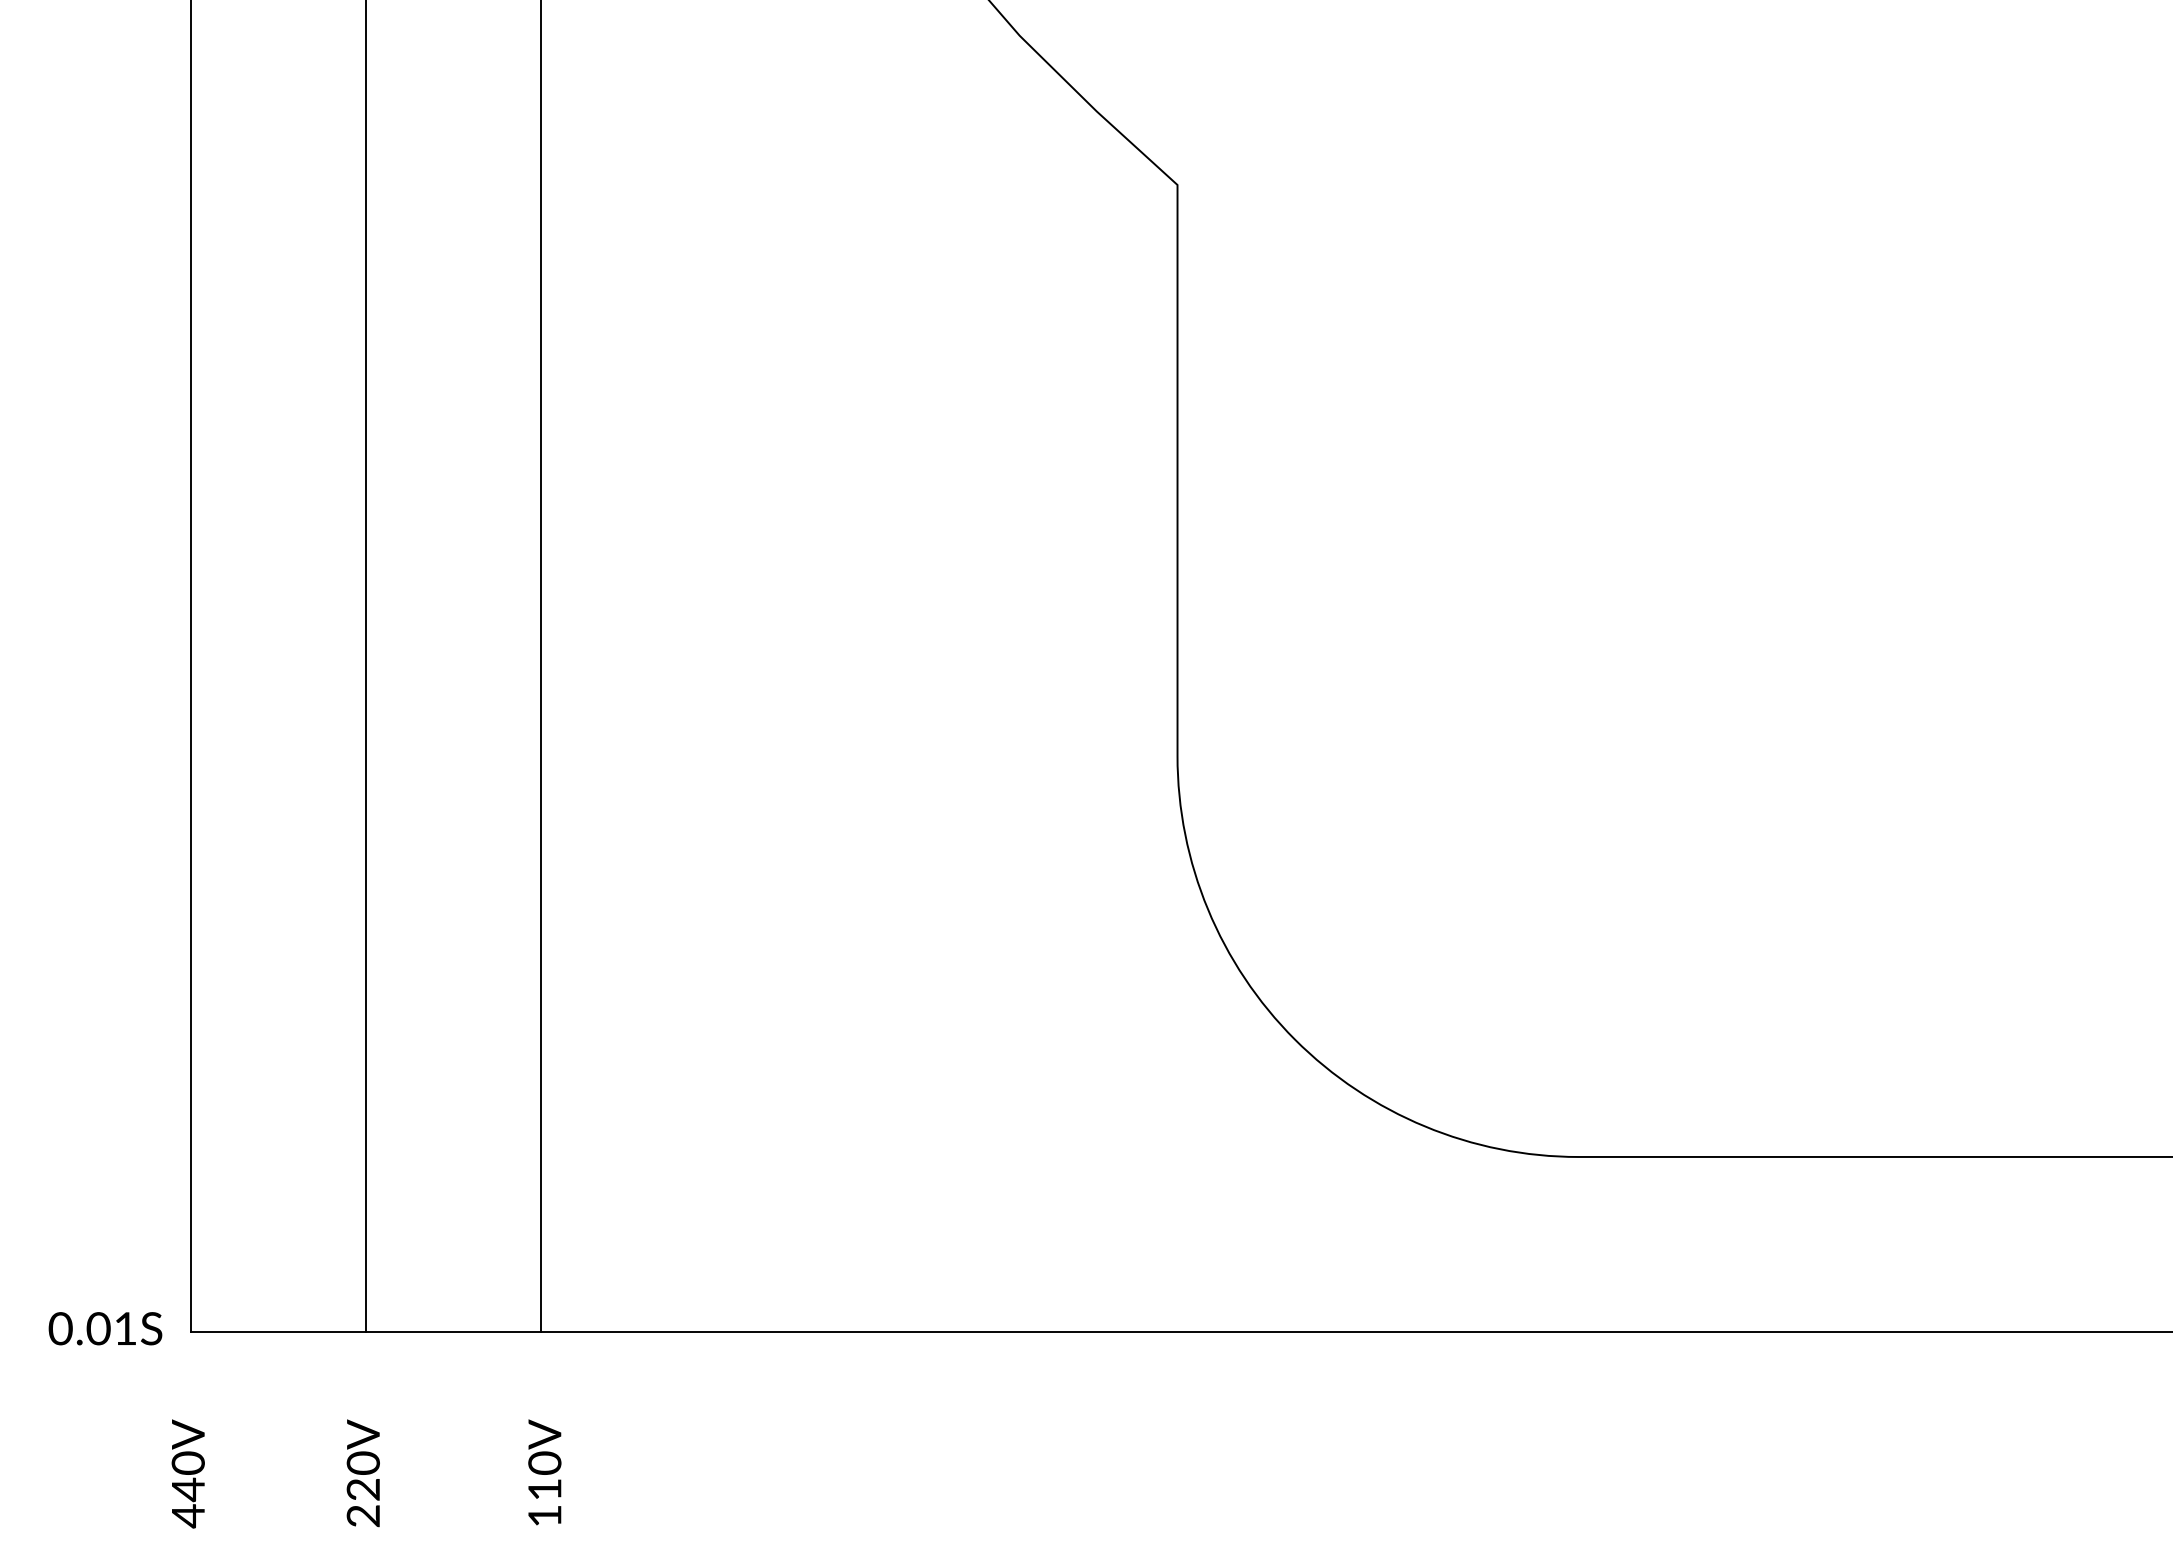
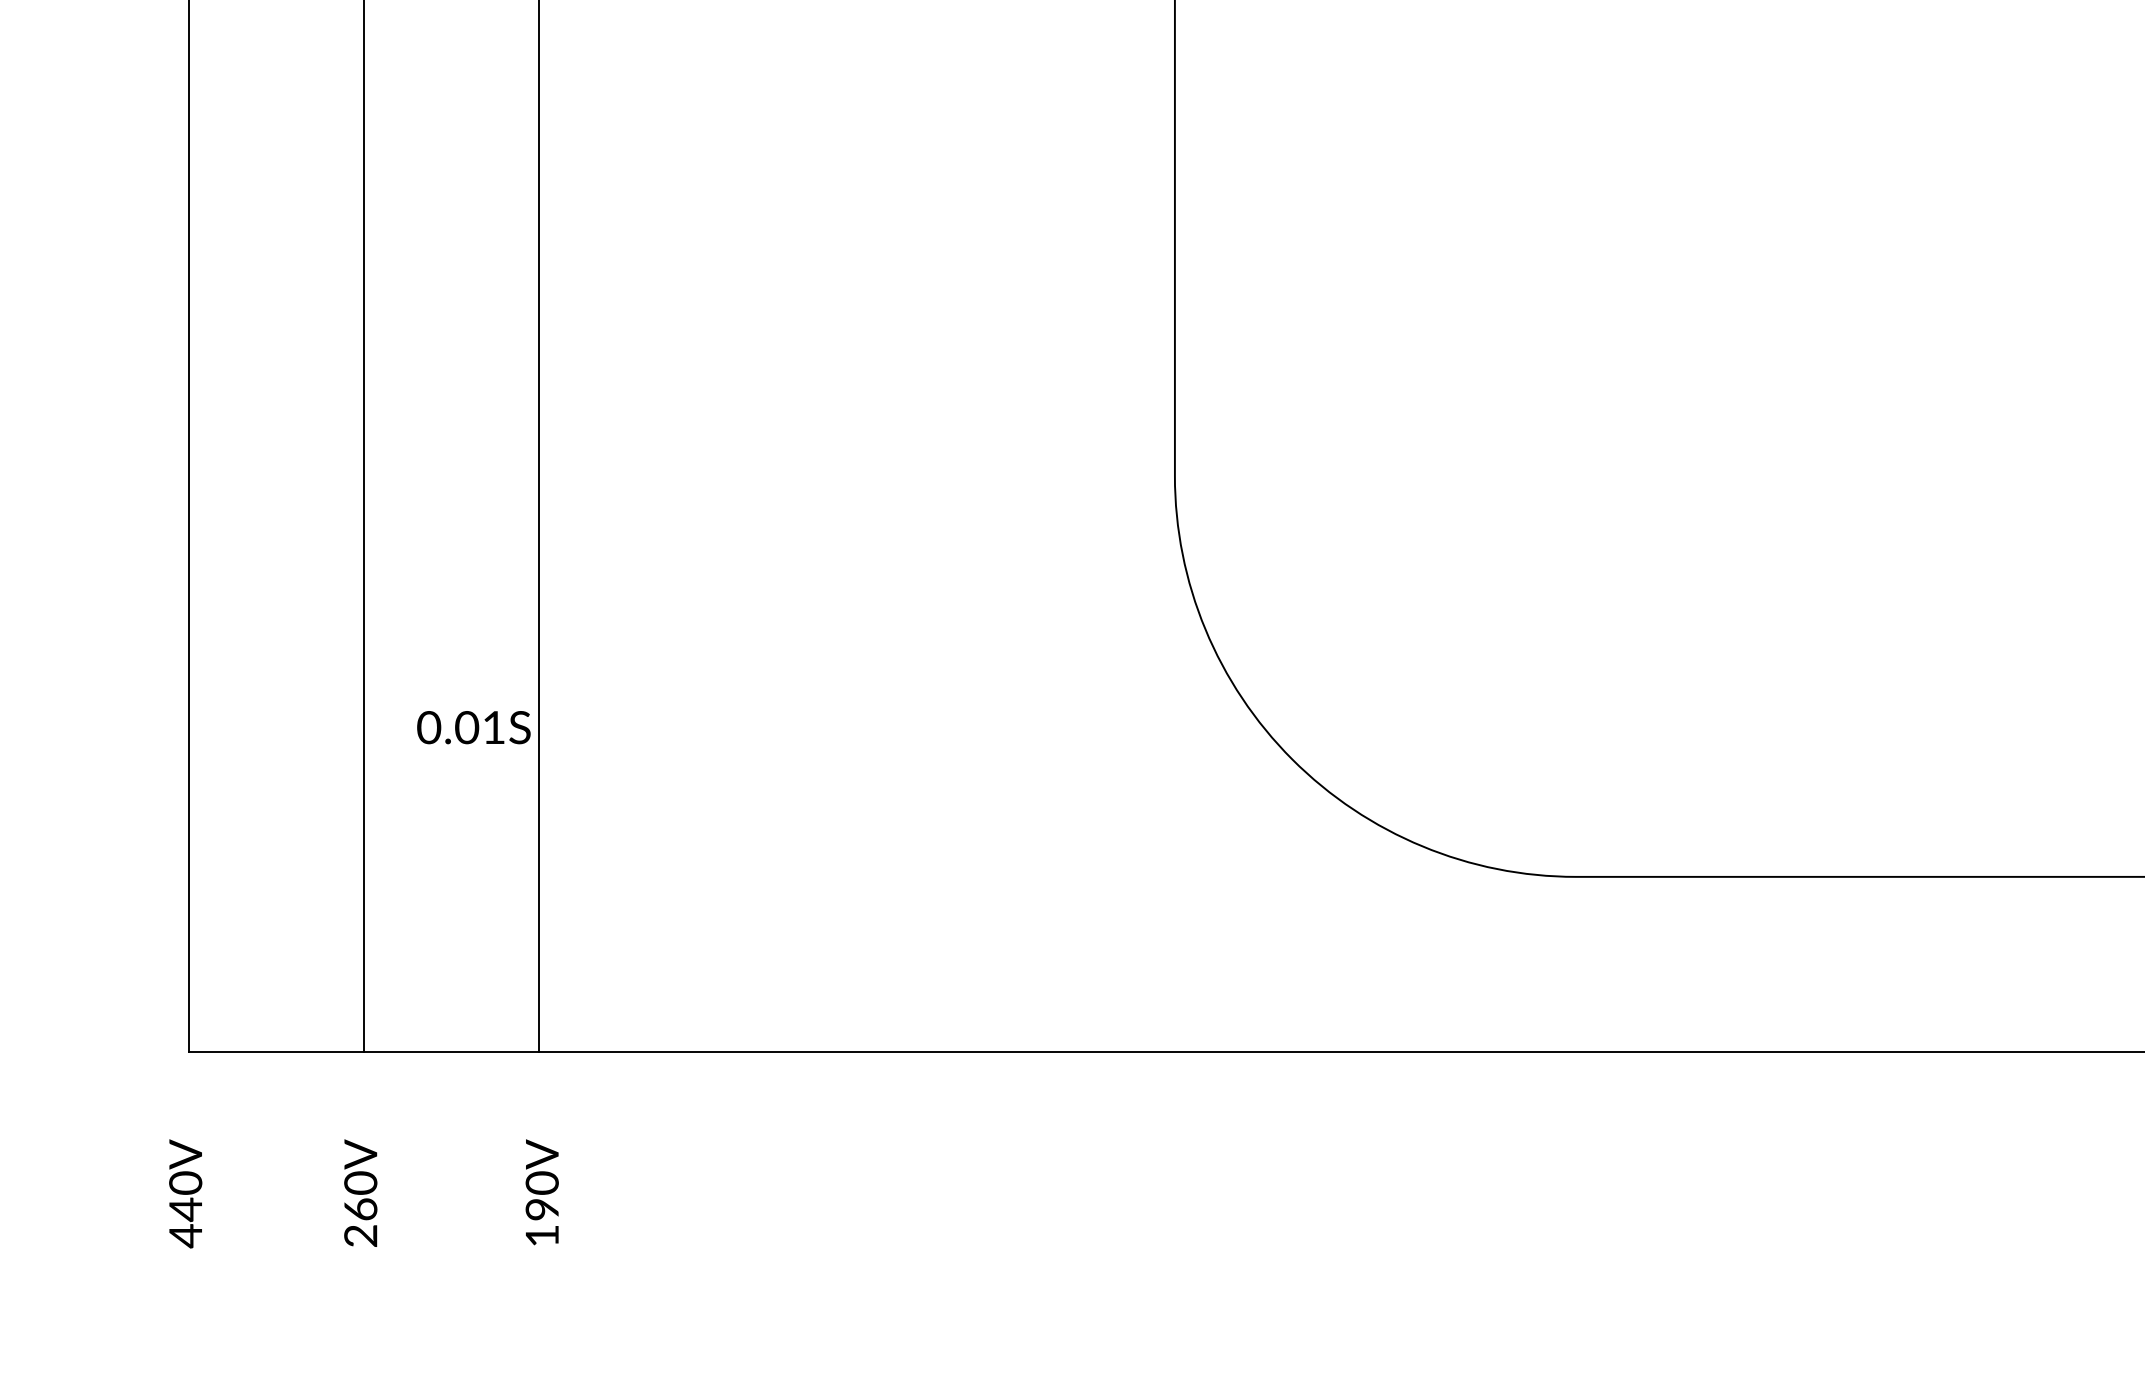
text: (105, 1328) -> (473, 727), moved
text: (362, 1489) -> (359, 1209), 220V -> 260V
text: (544, 1489) -> (541, 1209), 110V -> 190V

